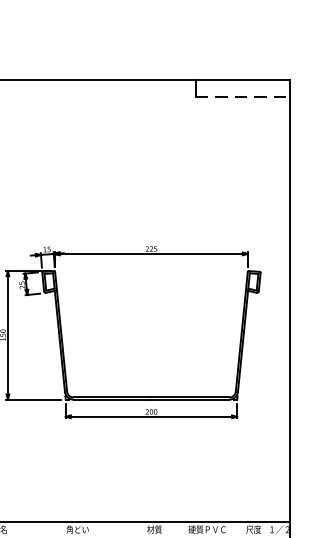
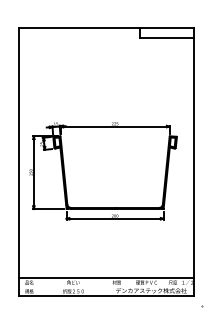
line: (244, 96) -> (167, 37), dashed -> solid

